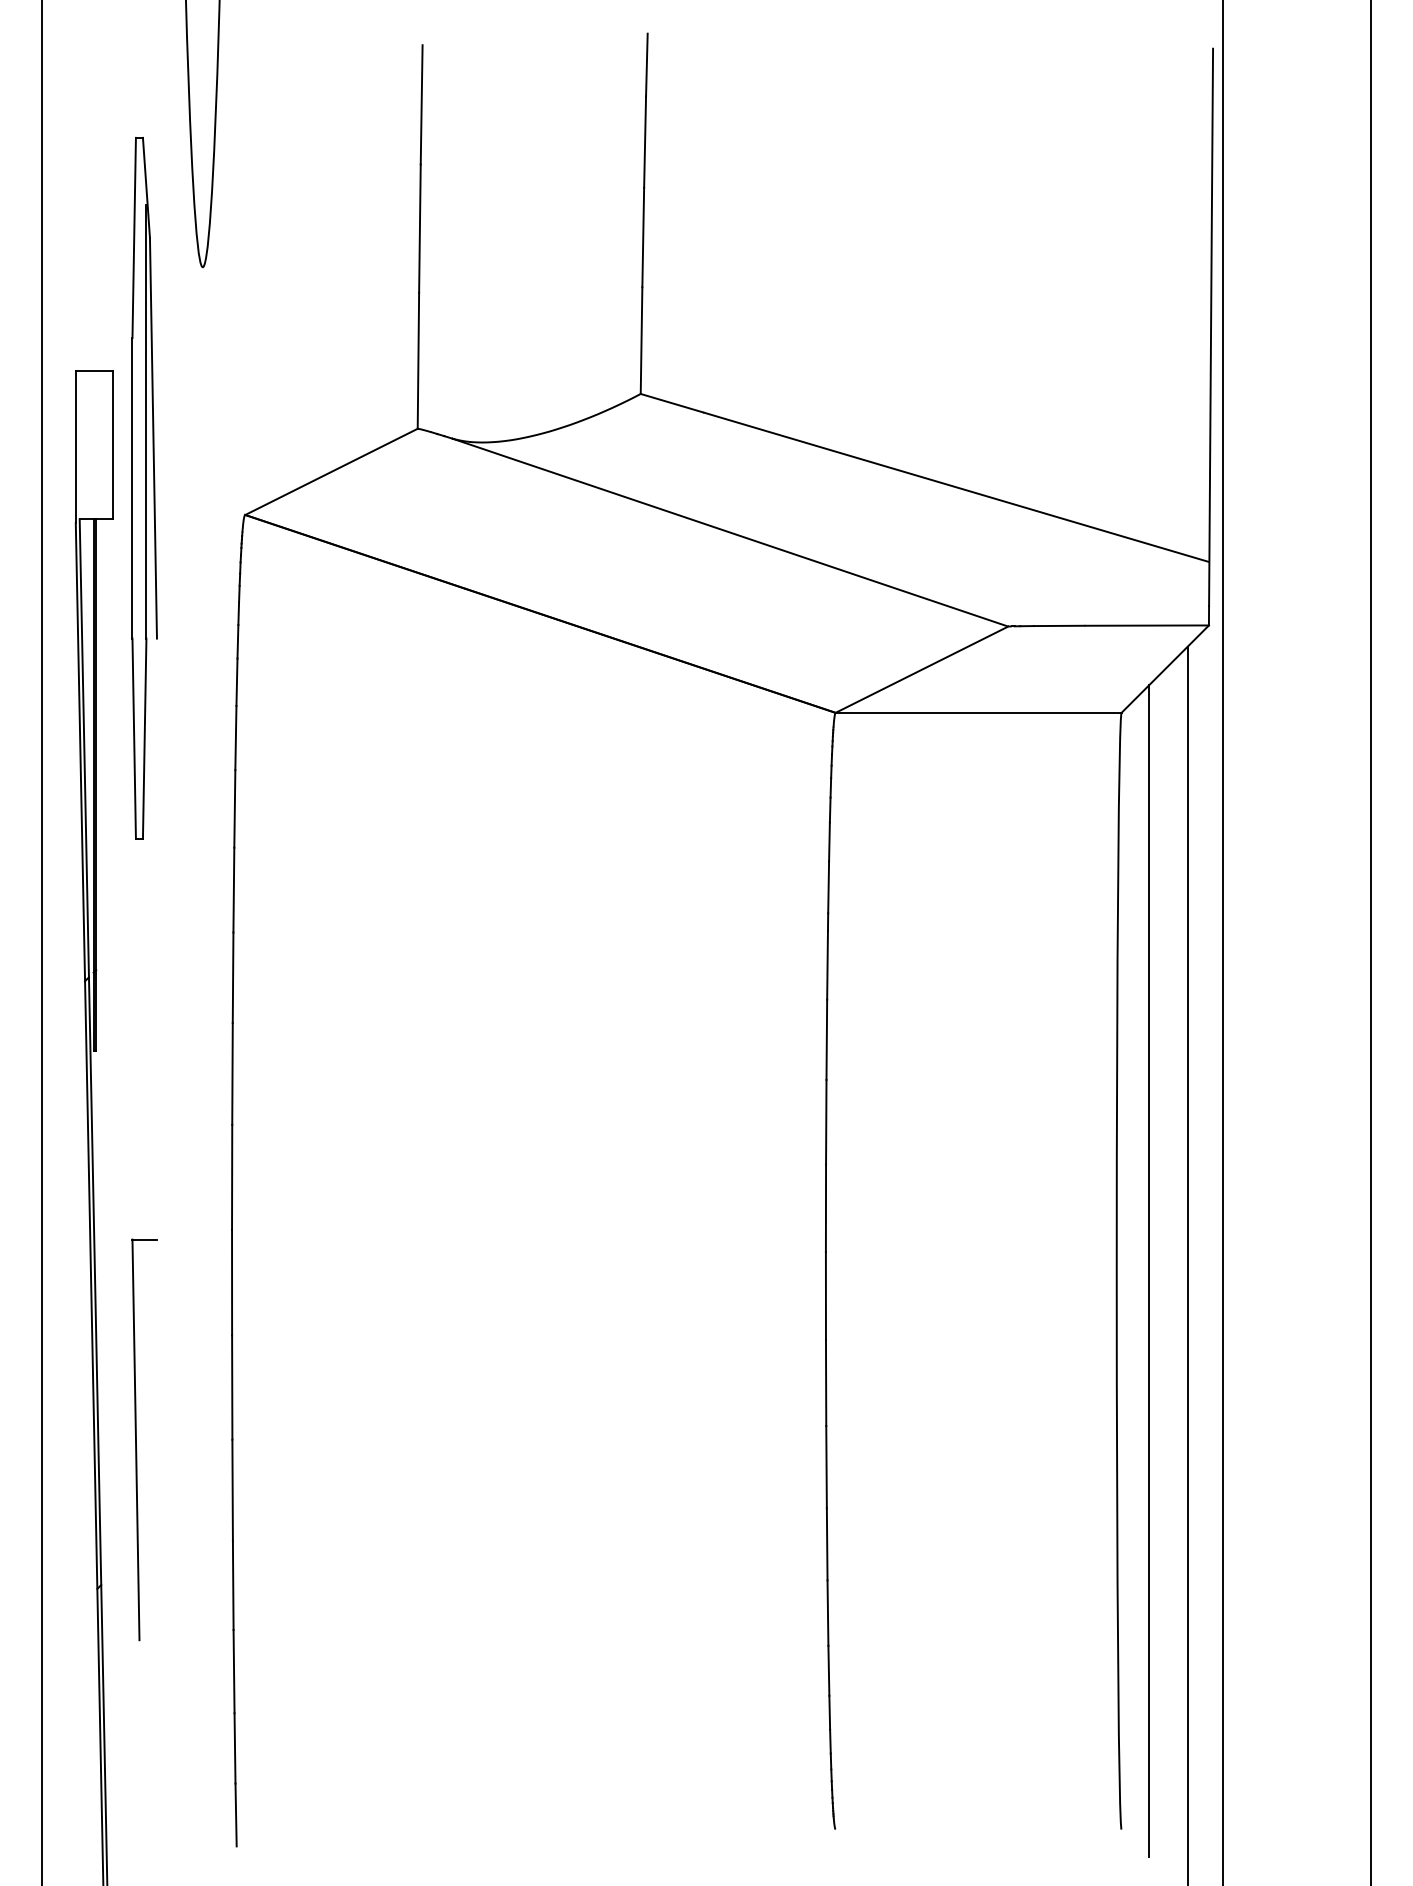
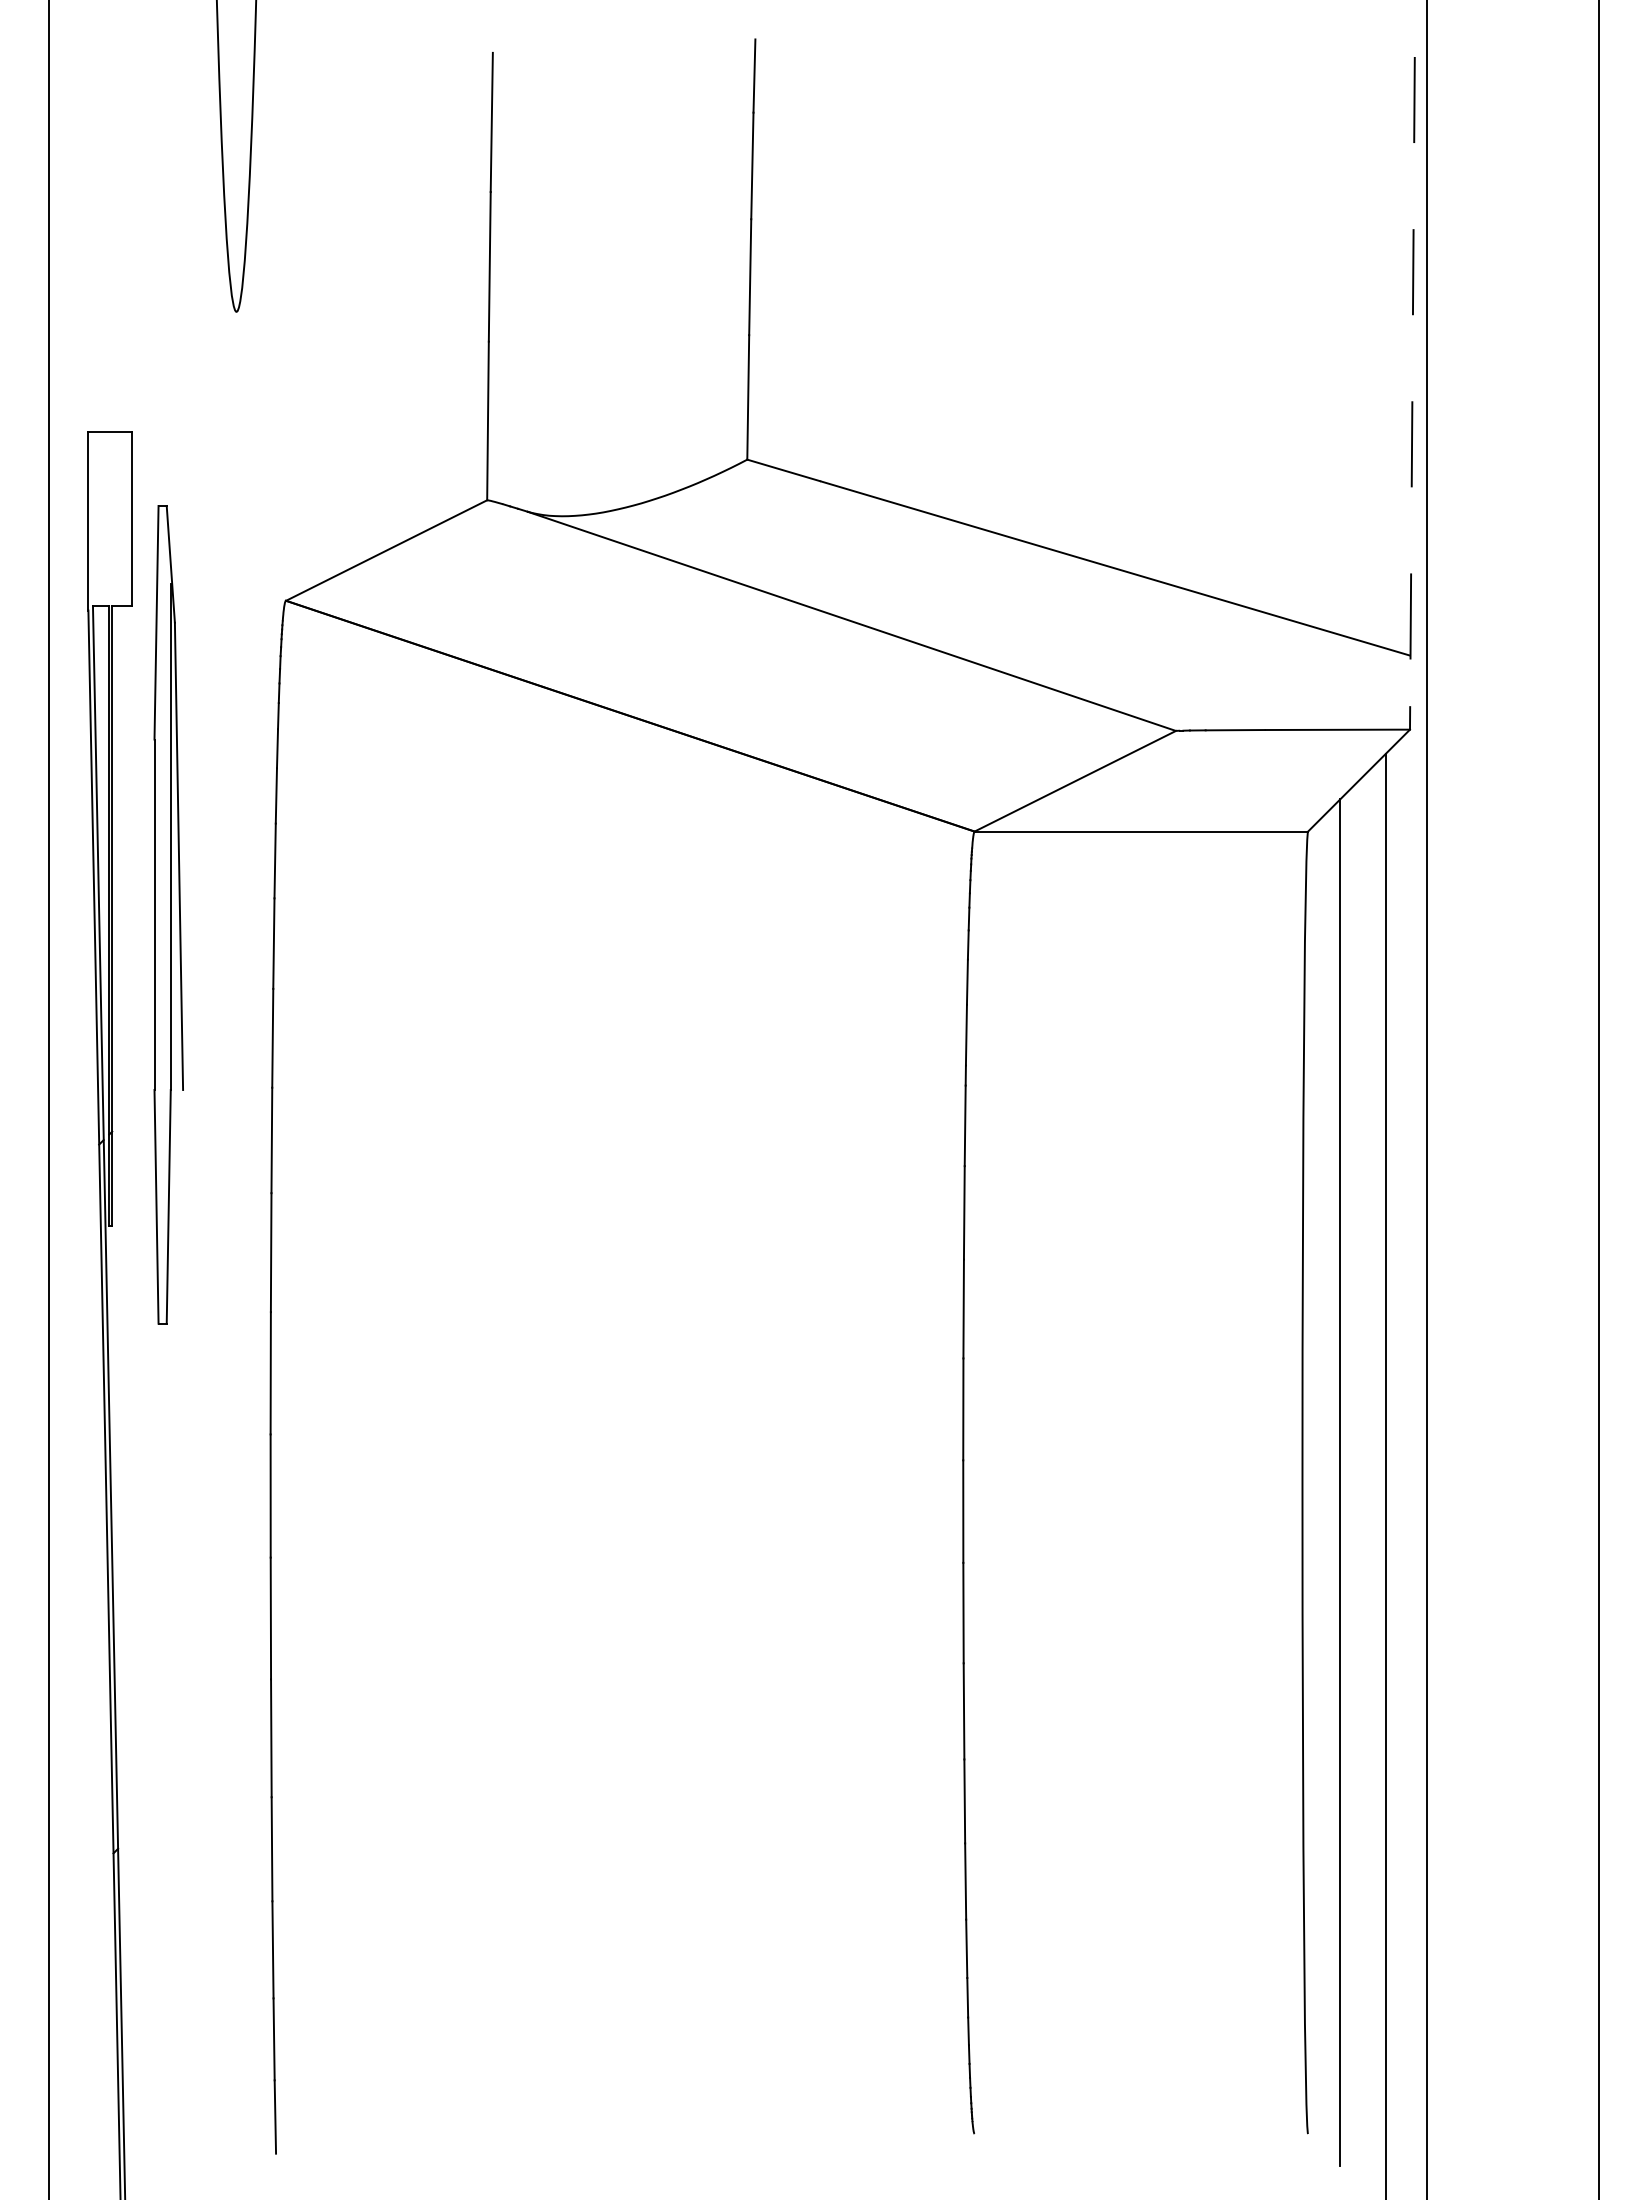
line: (1211, 327) -> (1412, 382), solid -> dashed
part: (144, 488) -> (168, 914), moved
part: (136, 1439) -> (159, 1679), removed

